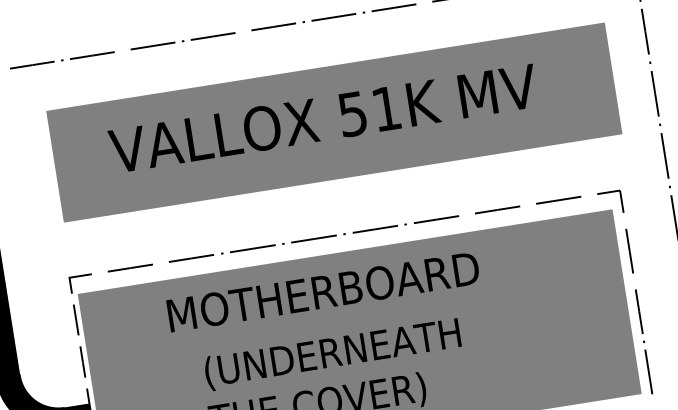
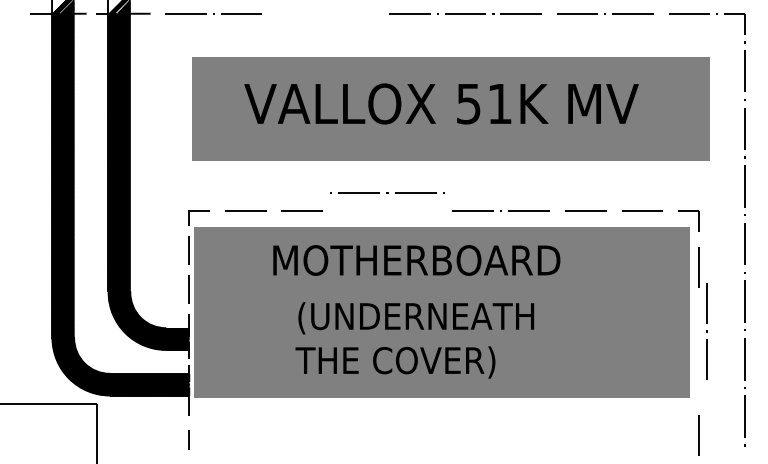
line: (182, 41) -> (325, 13), removed
line: (283, 243) -> (387, 192), moved
line: (643, 342) -> (706, 331), moved

